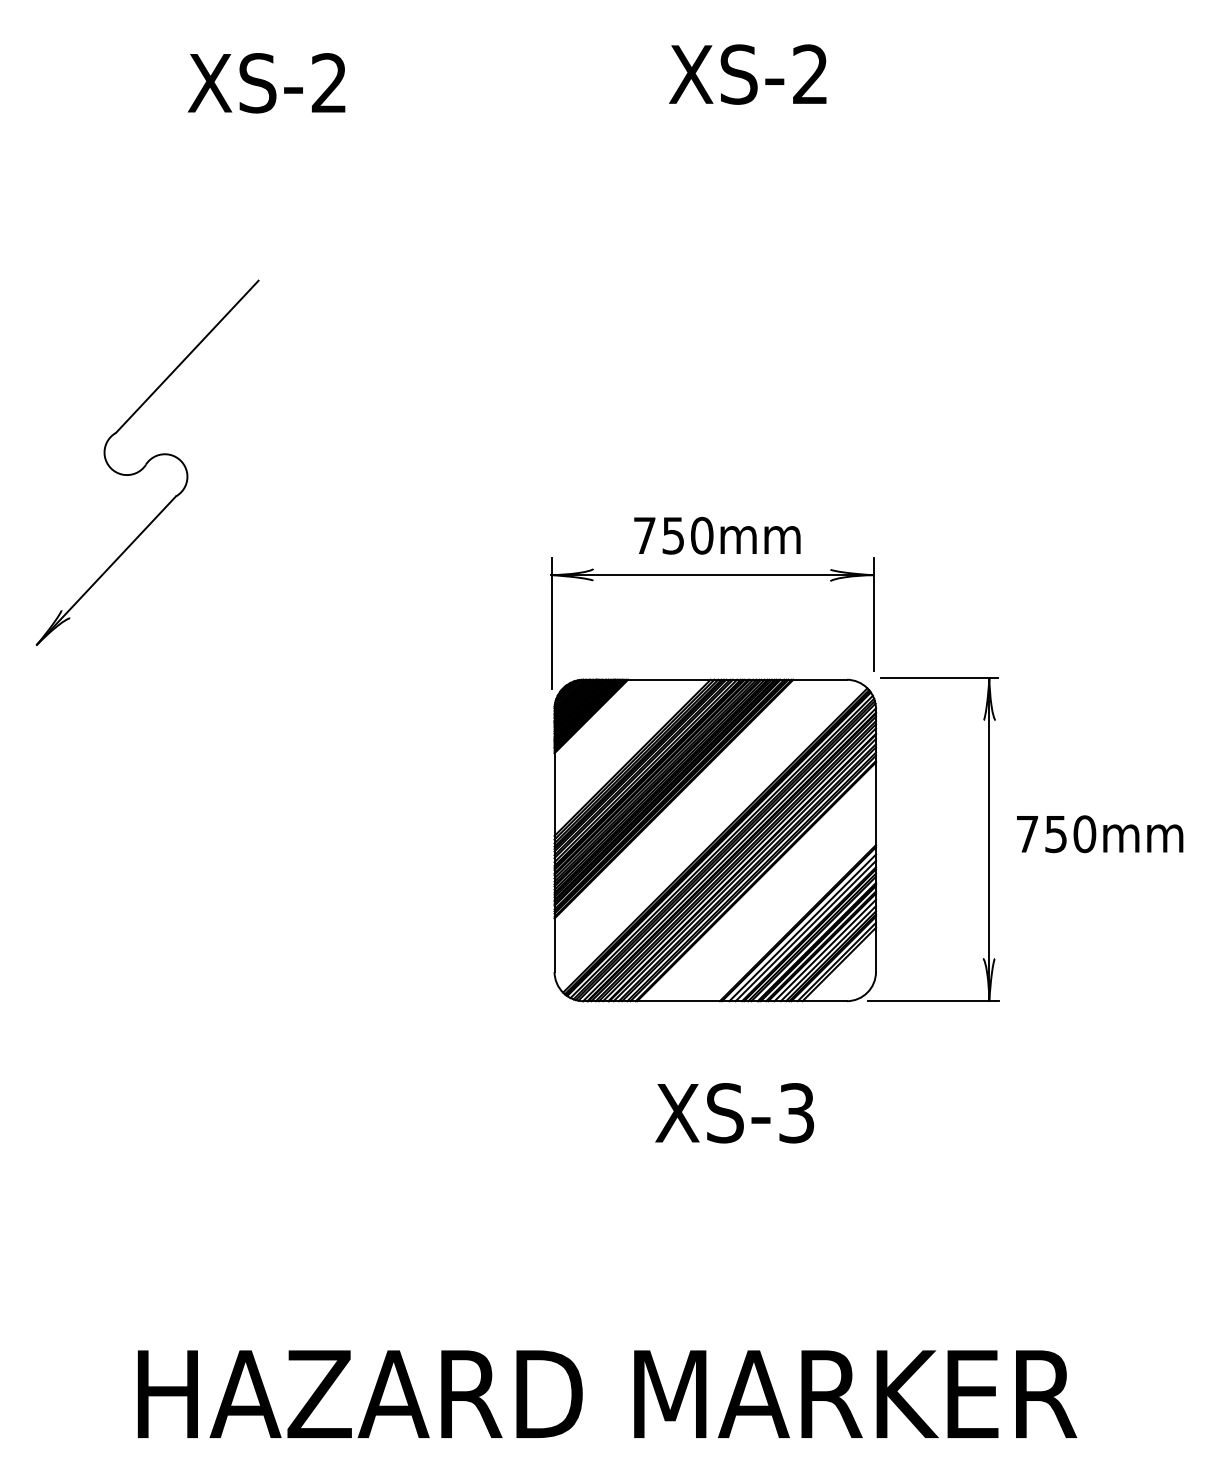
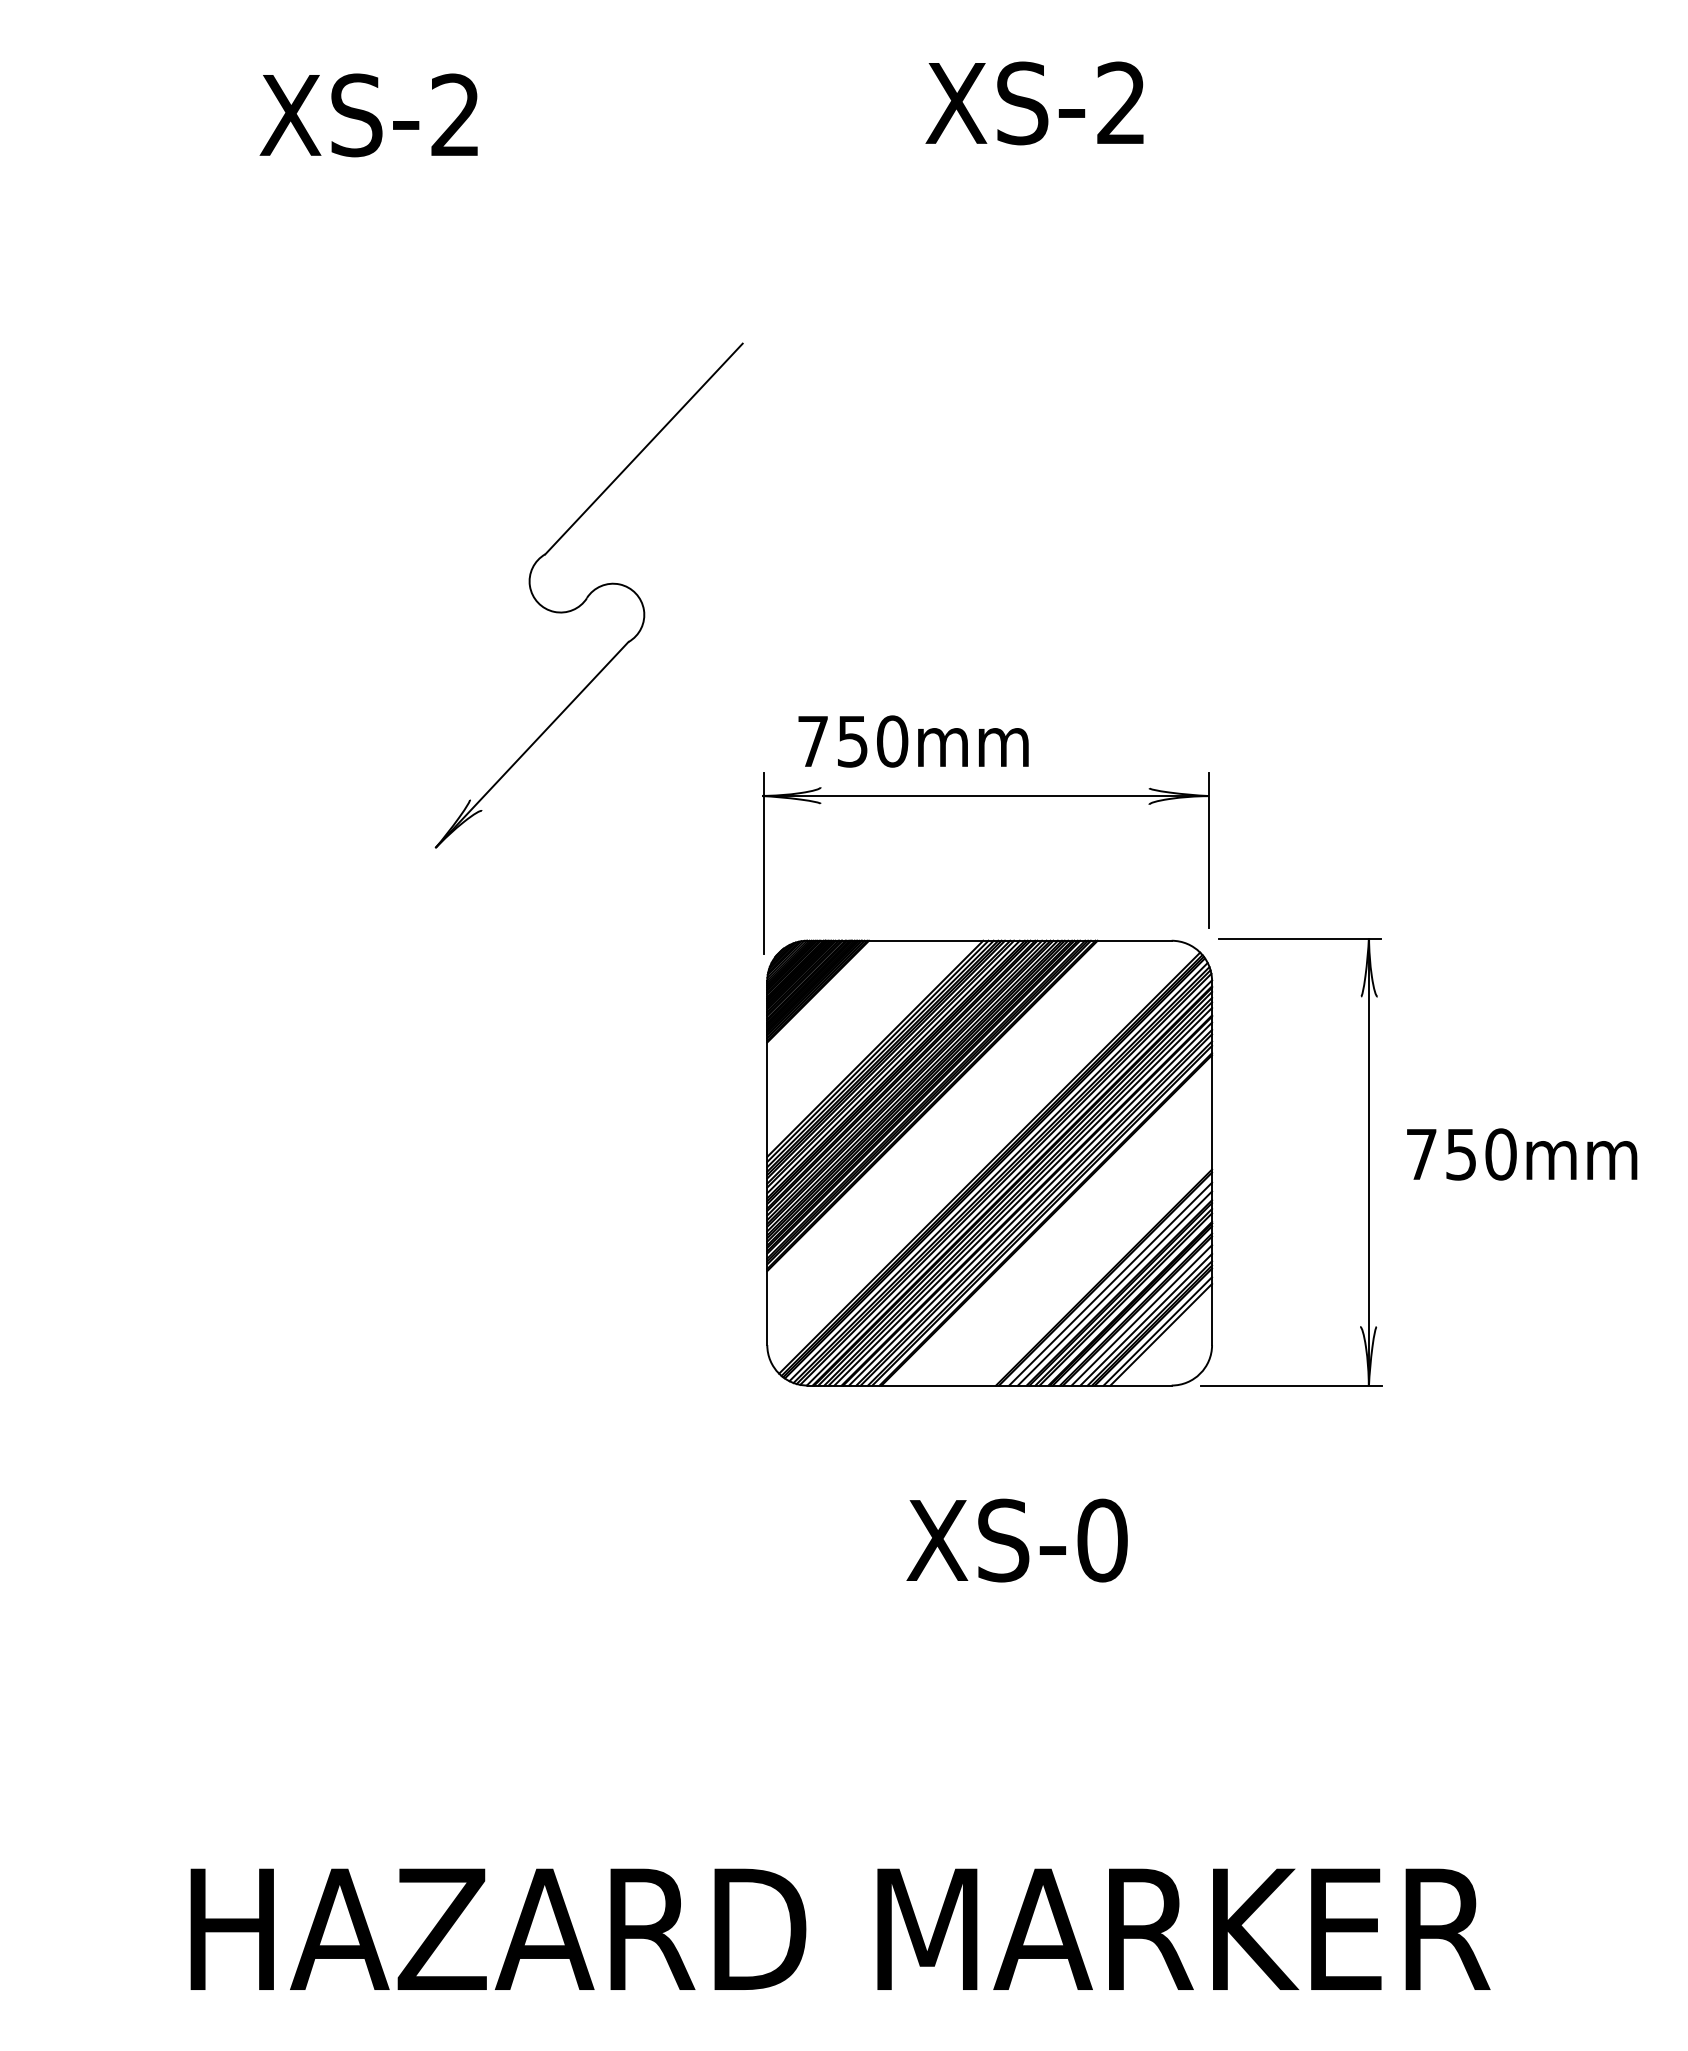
part: (147, 462) -> (588, 595), moved
text: (717, 535) -> (913, 741), moved
text: (796, 1113) -> (1102, 1540), XS-3 -> XS-0

